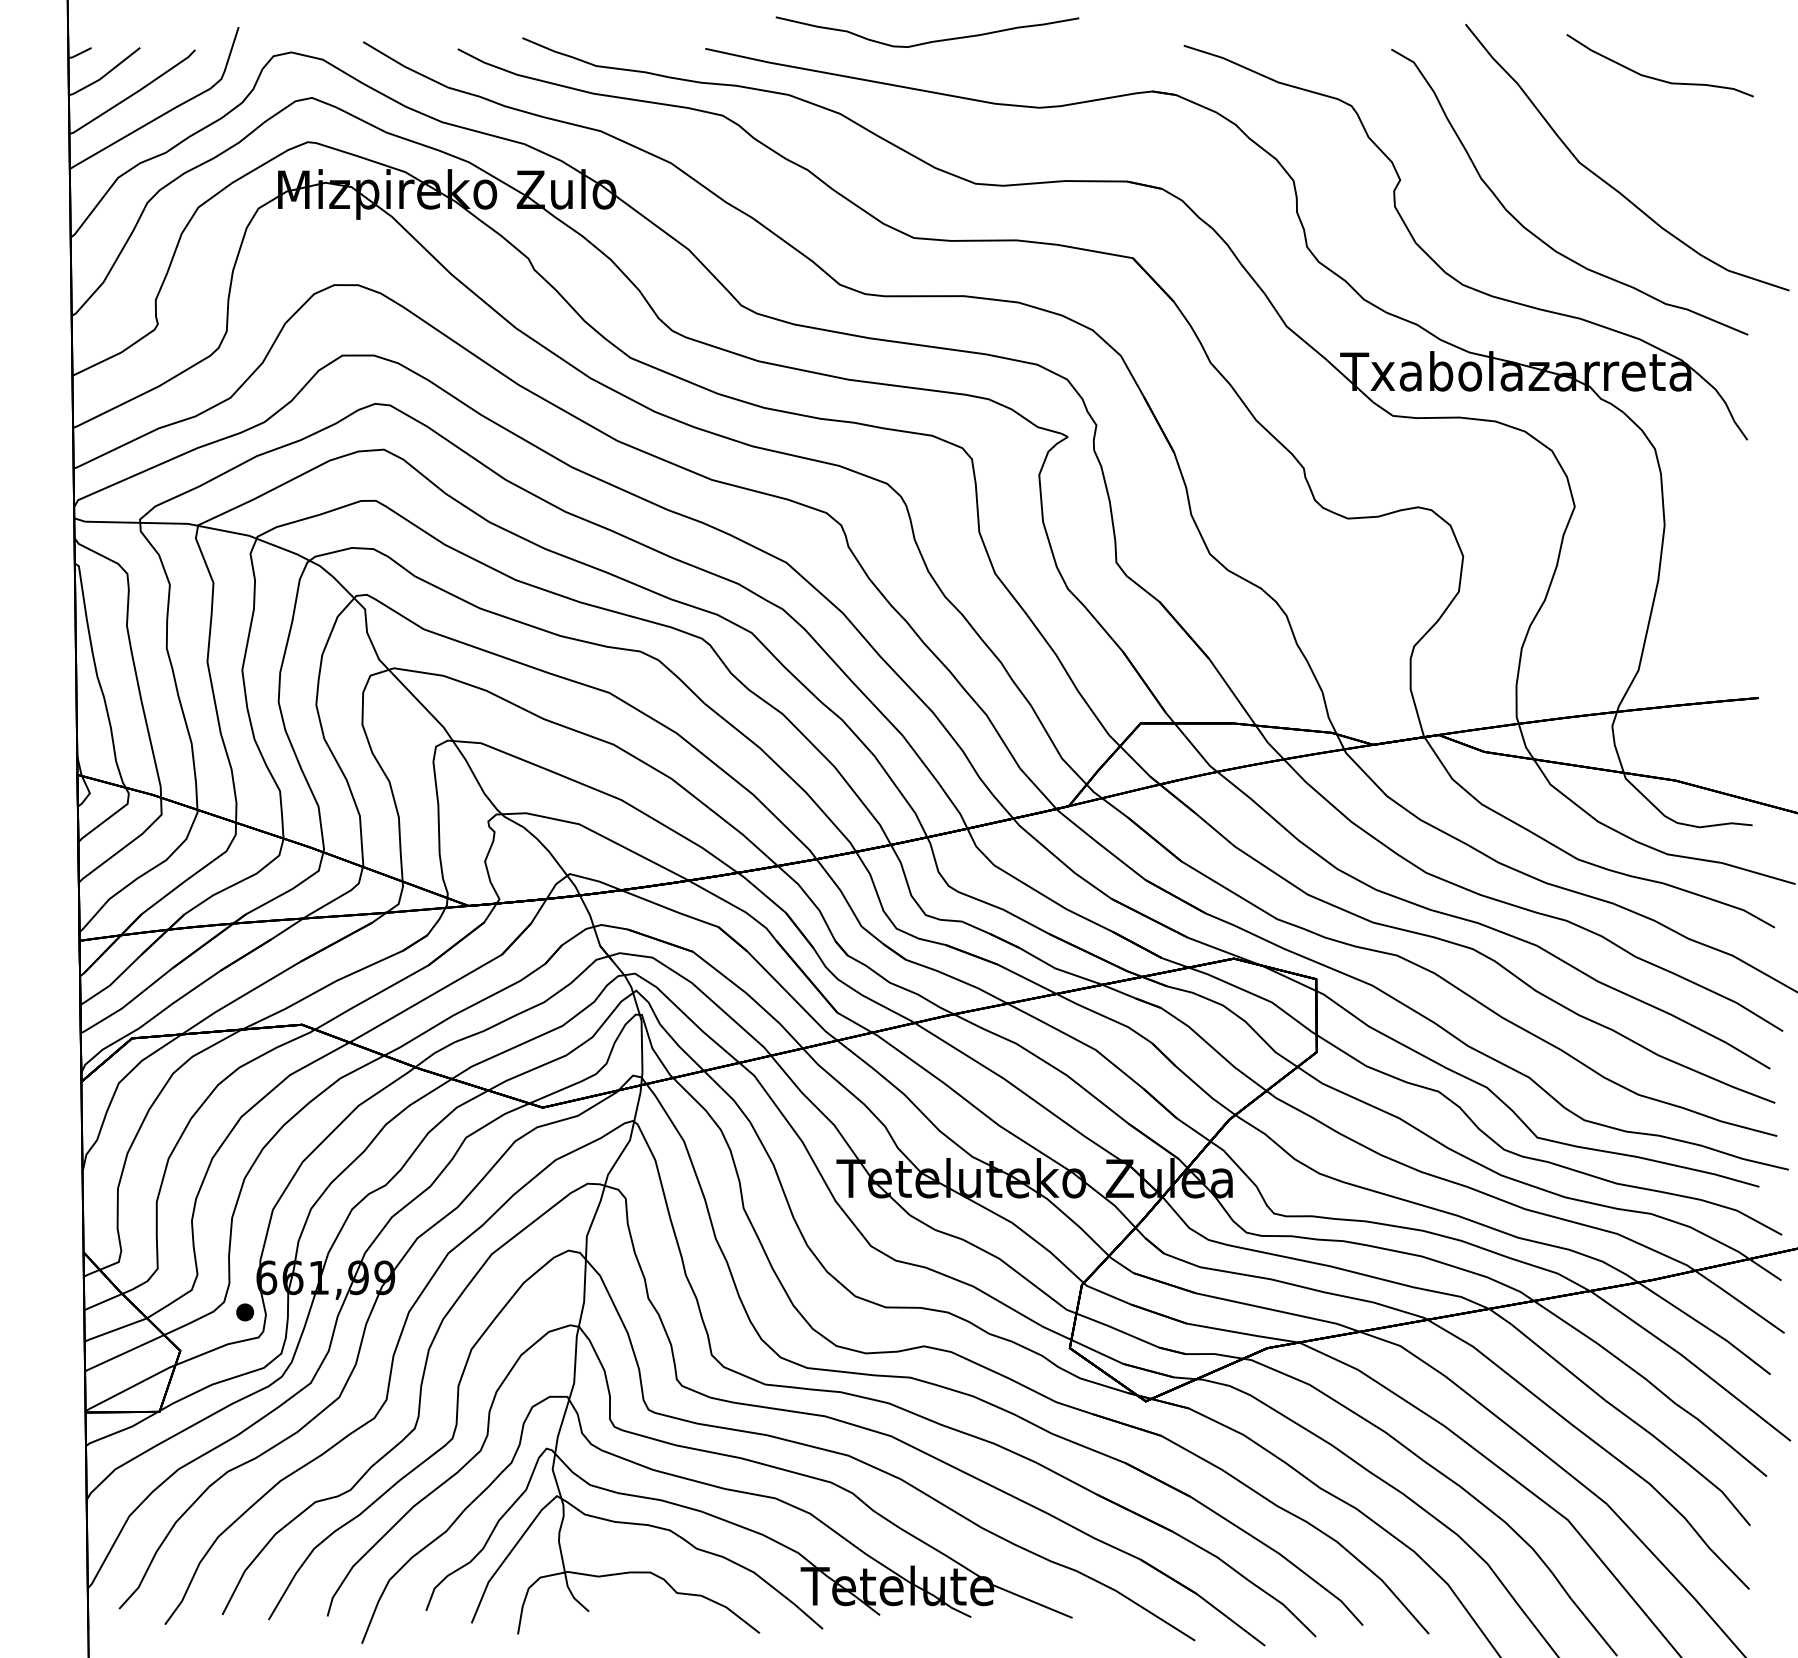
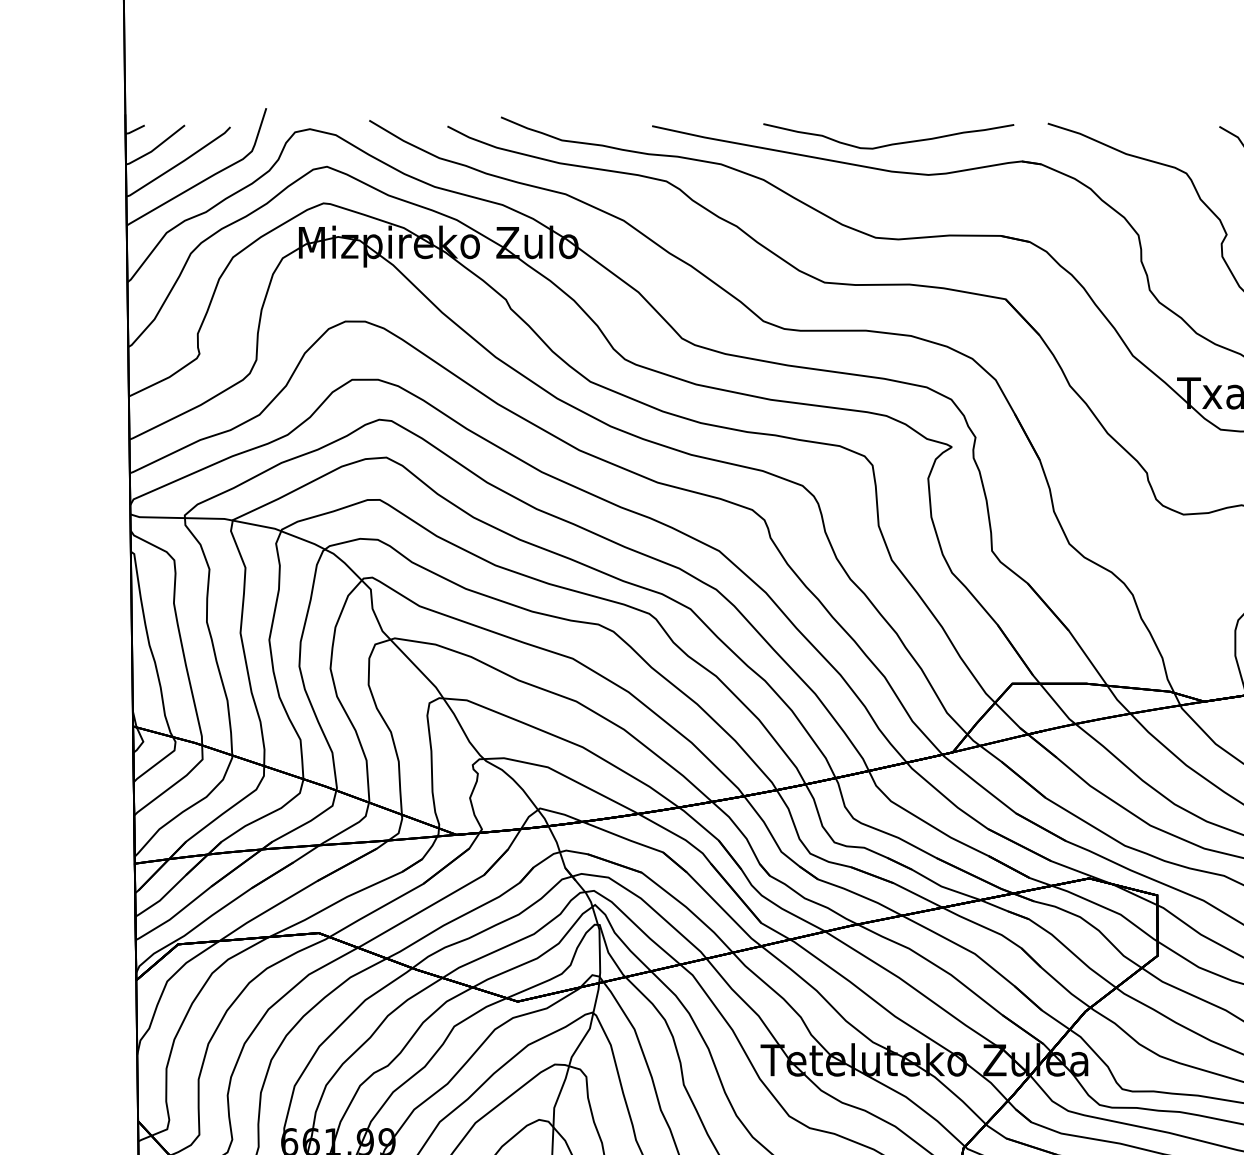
curve: (928, 41) -> (889, 144), moved

